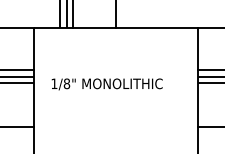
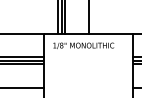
text: (106, 83) -> (83, 45), moved

